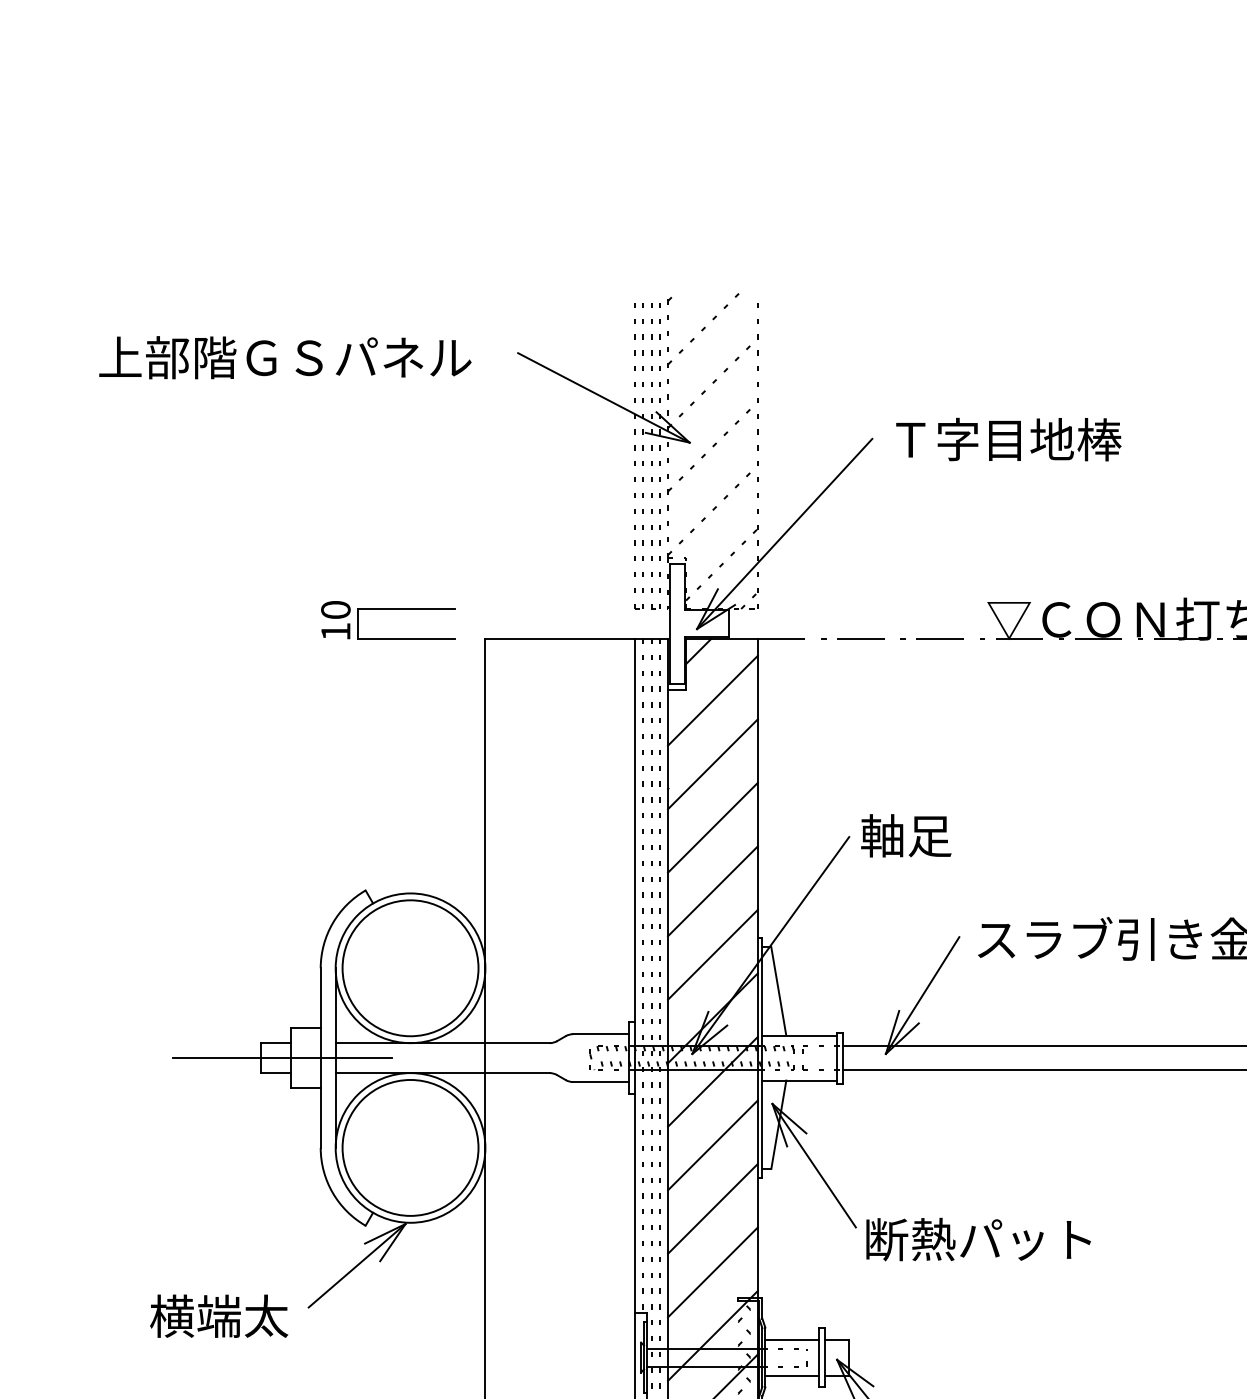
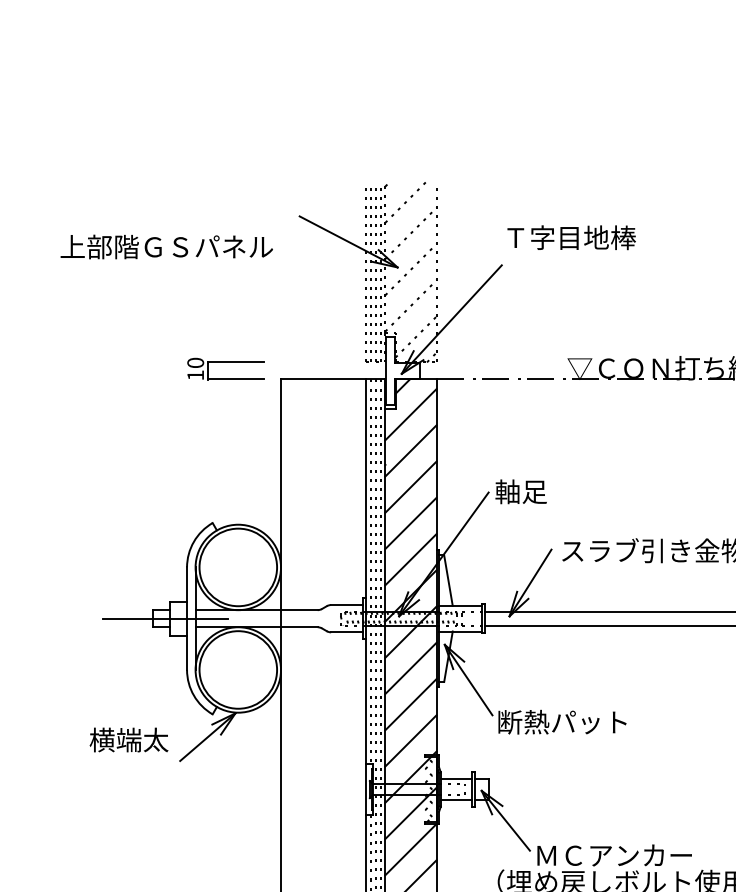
text: (284, 356) -> (166, 246), moved
text: (1008, 439) -> (571, 237), moved
text: (218, 1315) -> (128, 739), moved

